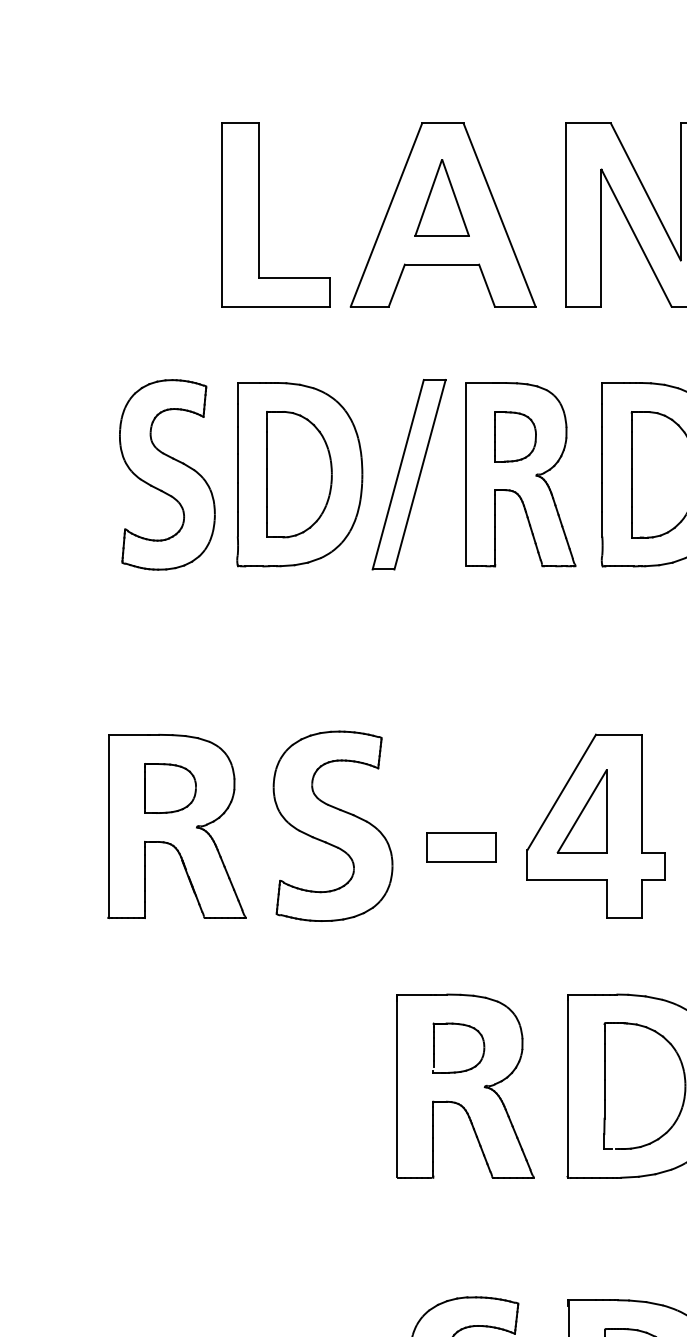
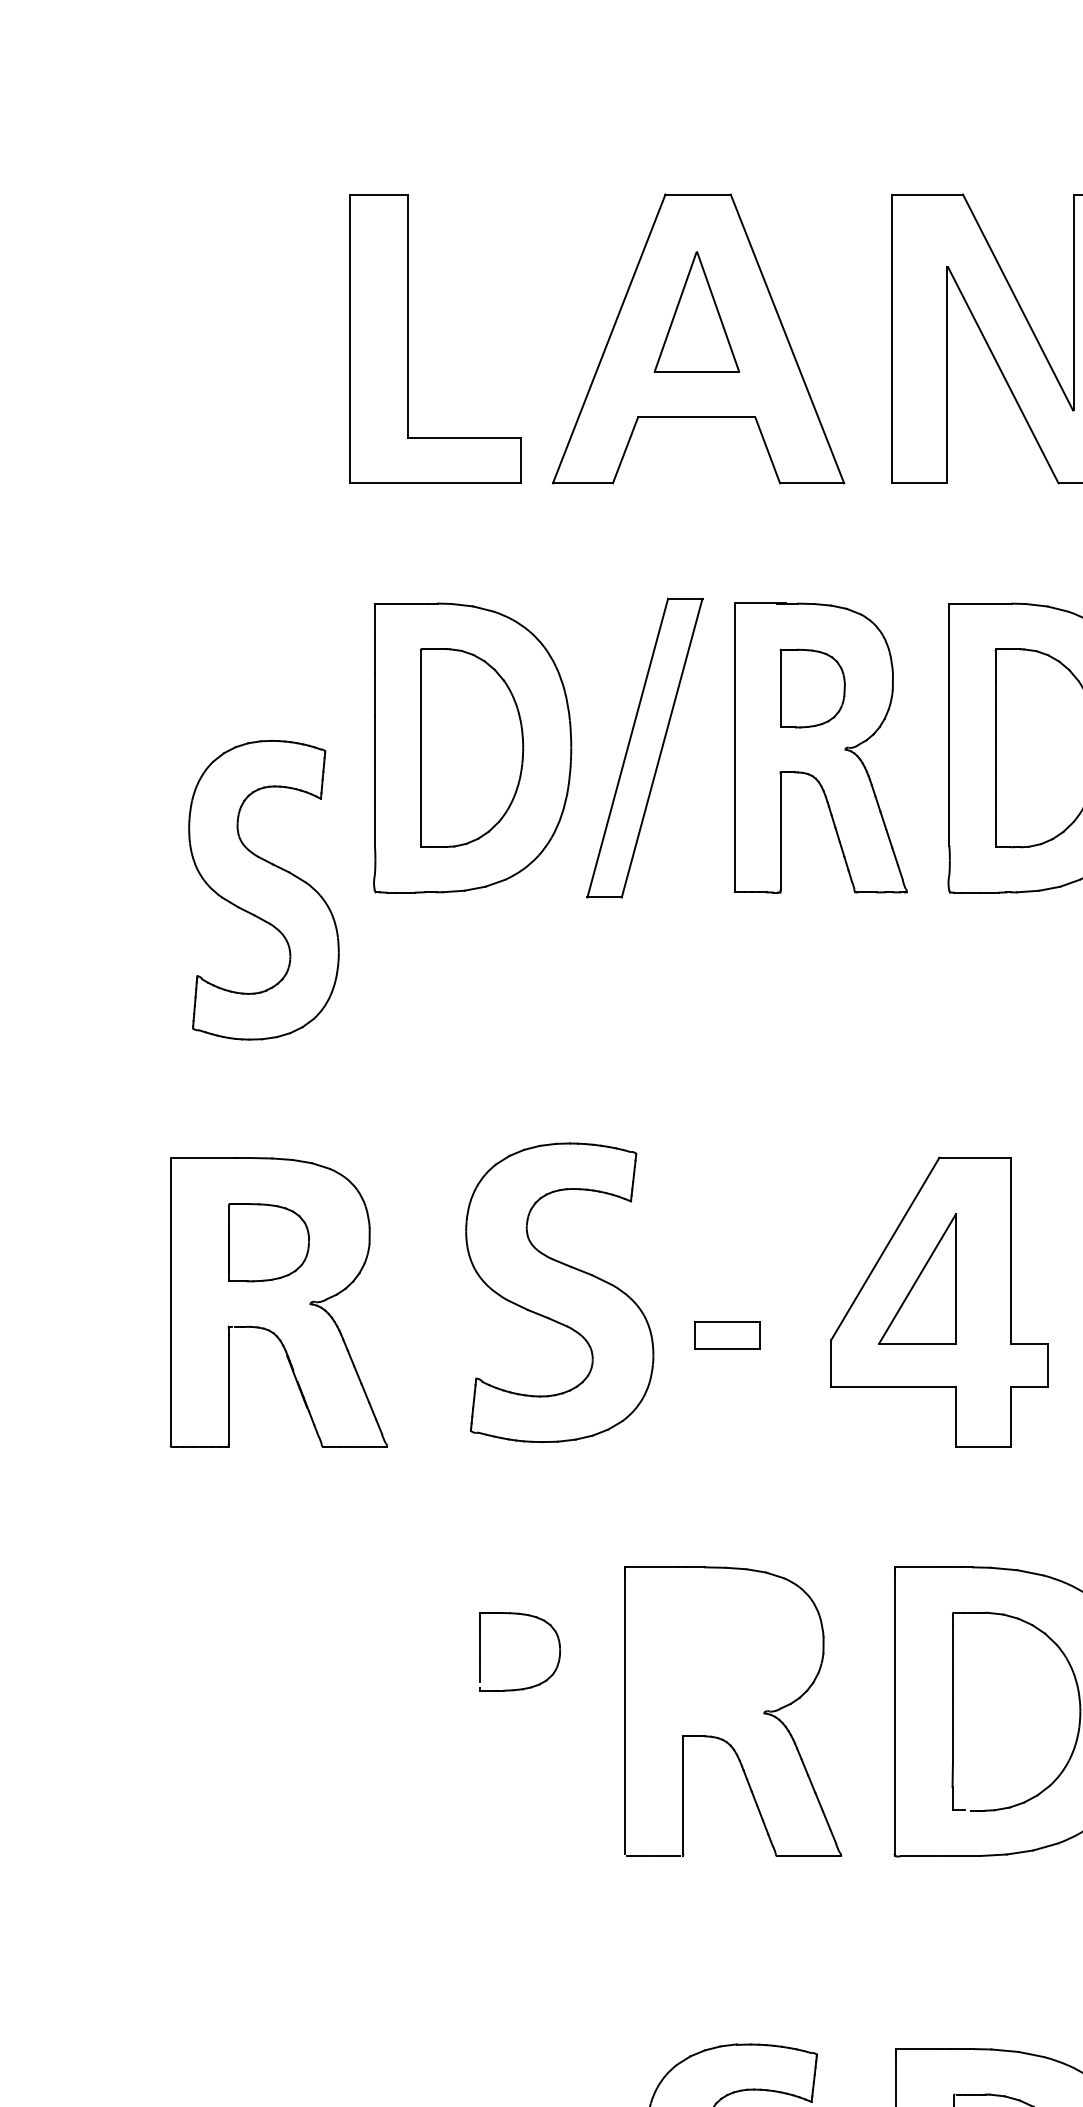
part: (167, 474) -> (264, 889), moved
part: (332, 825) -> (558, 1291), moved
part: (461, 847) -> (727, 1335), size x0.6
part: (459, 1025) -> (521, 1616), moved

